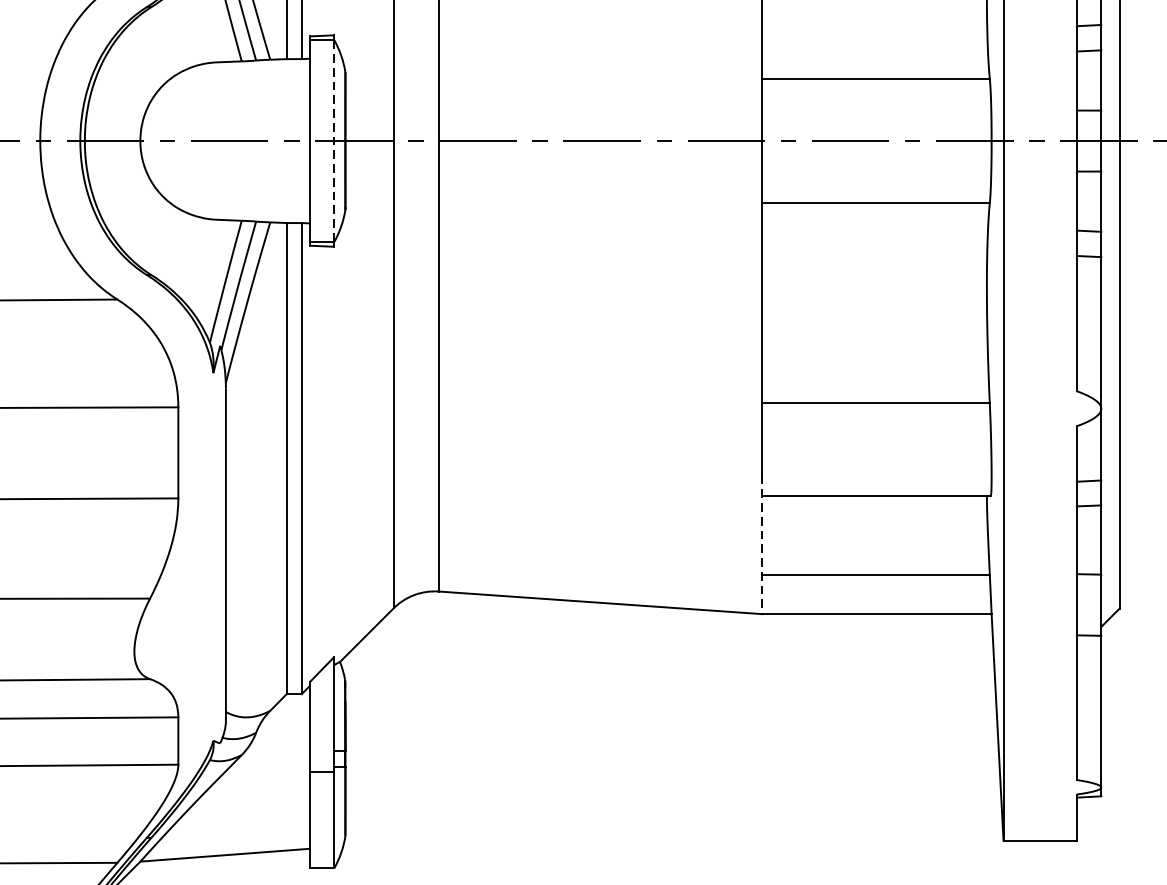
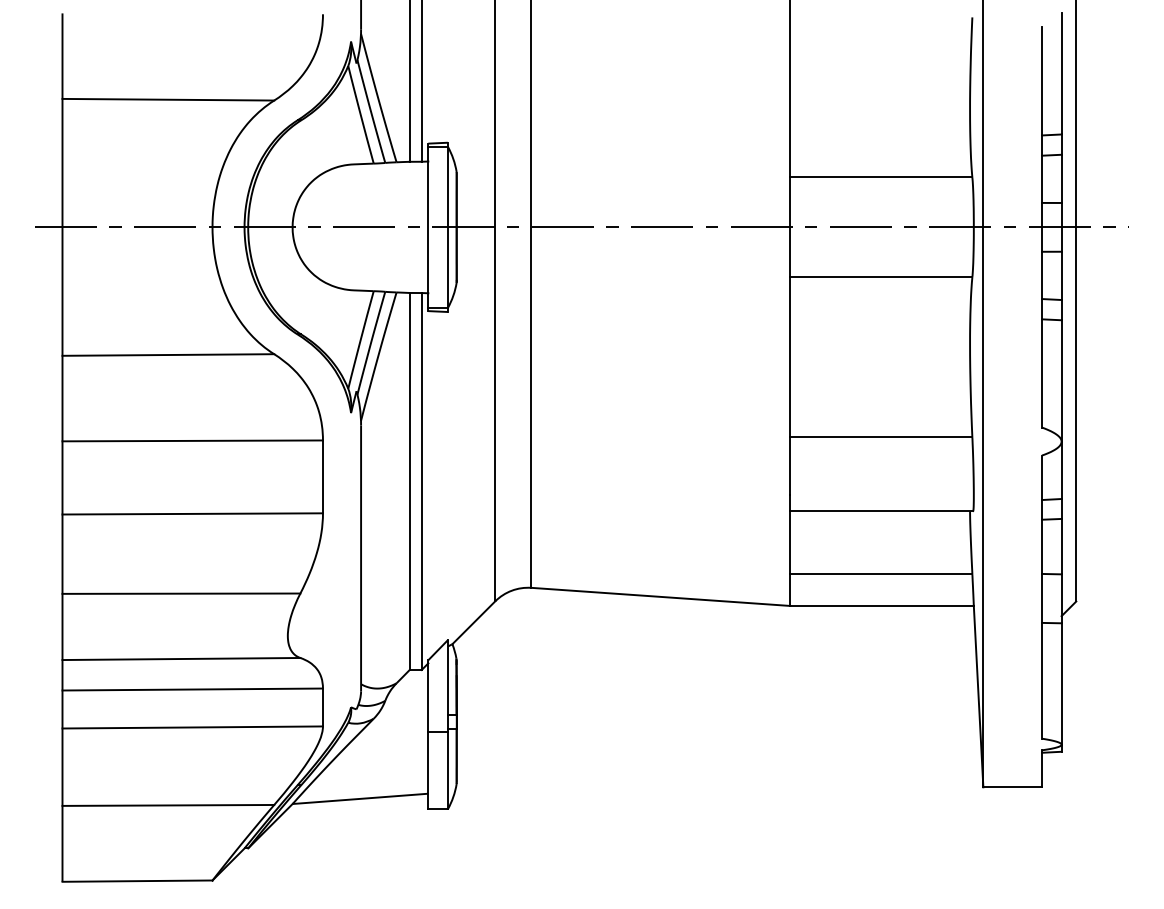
line: (333, 141) -> (447, 227), dashed -> solid
line: (762, 546) -> (790, 551), dashed -> solid

